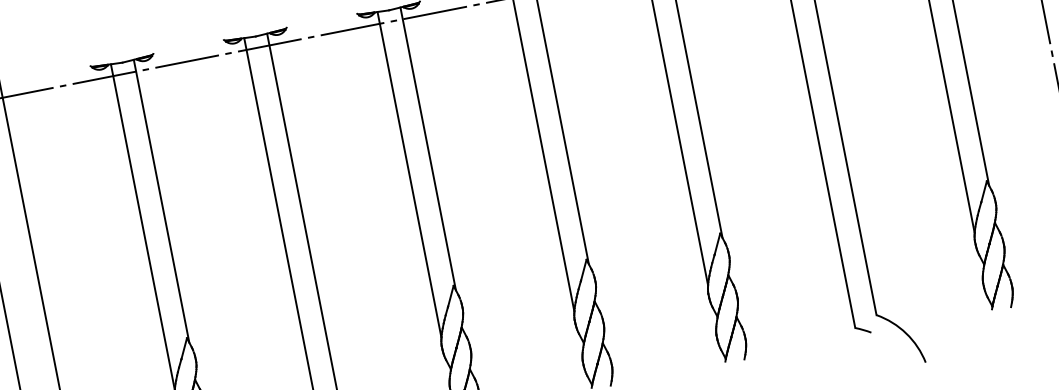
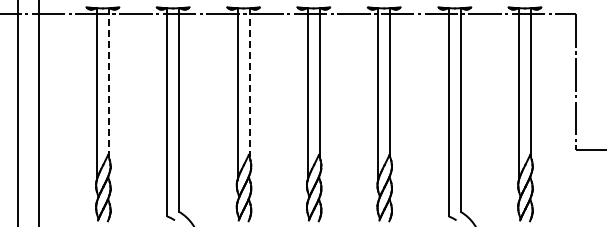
line: (427, 148) -> (249, 82), solid -> dashed
line: (160, 200) -> (108, 82), solid -> dashed

